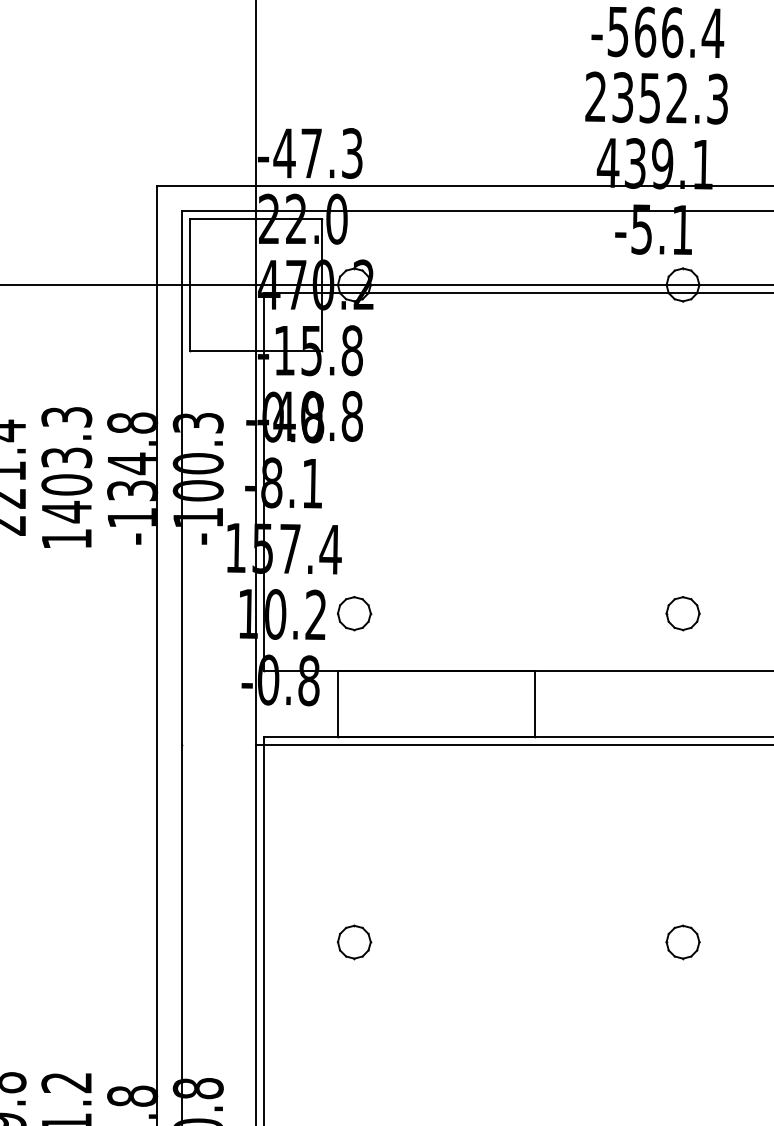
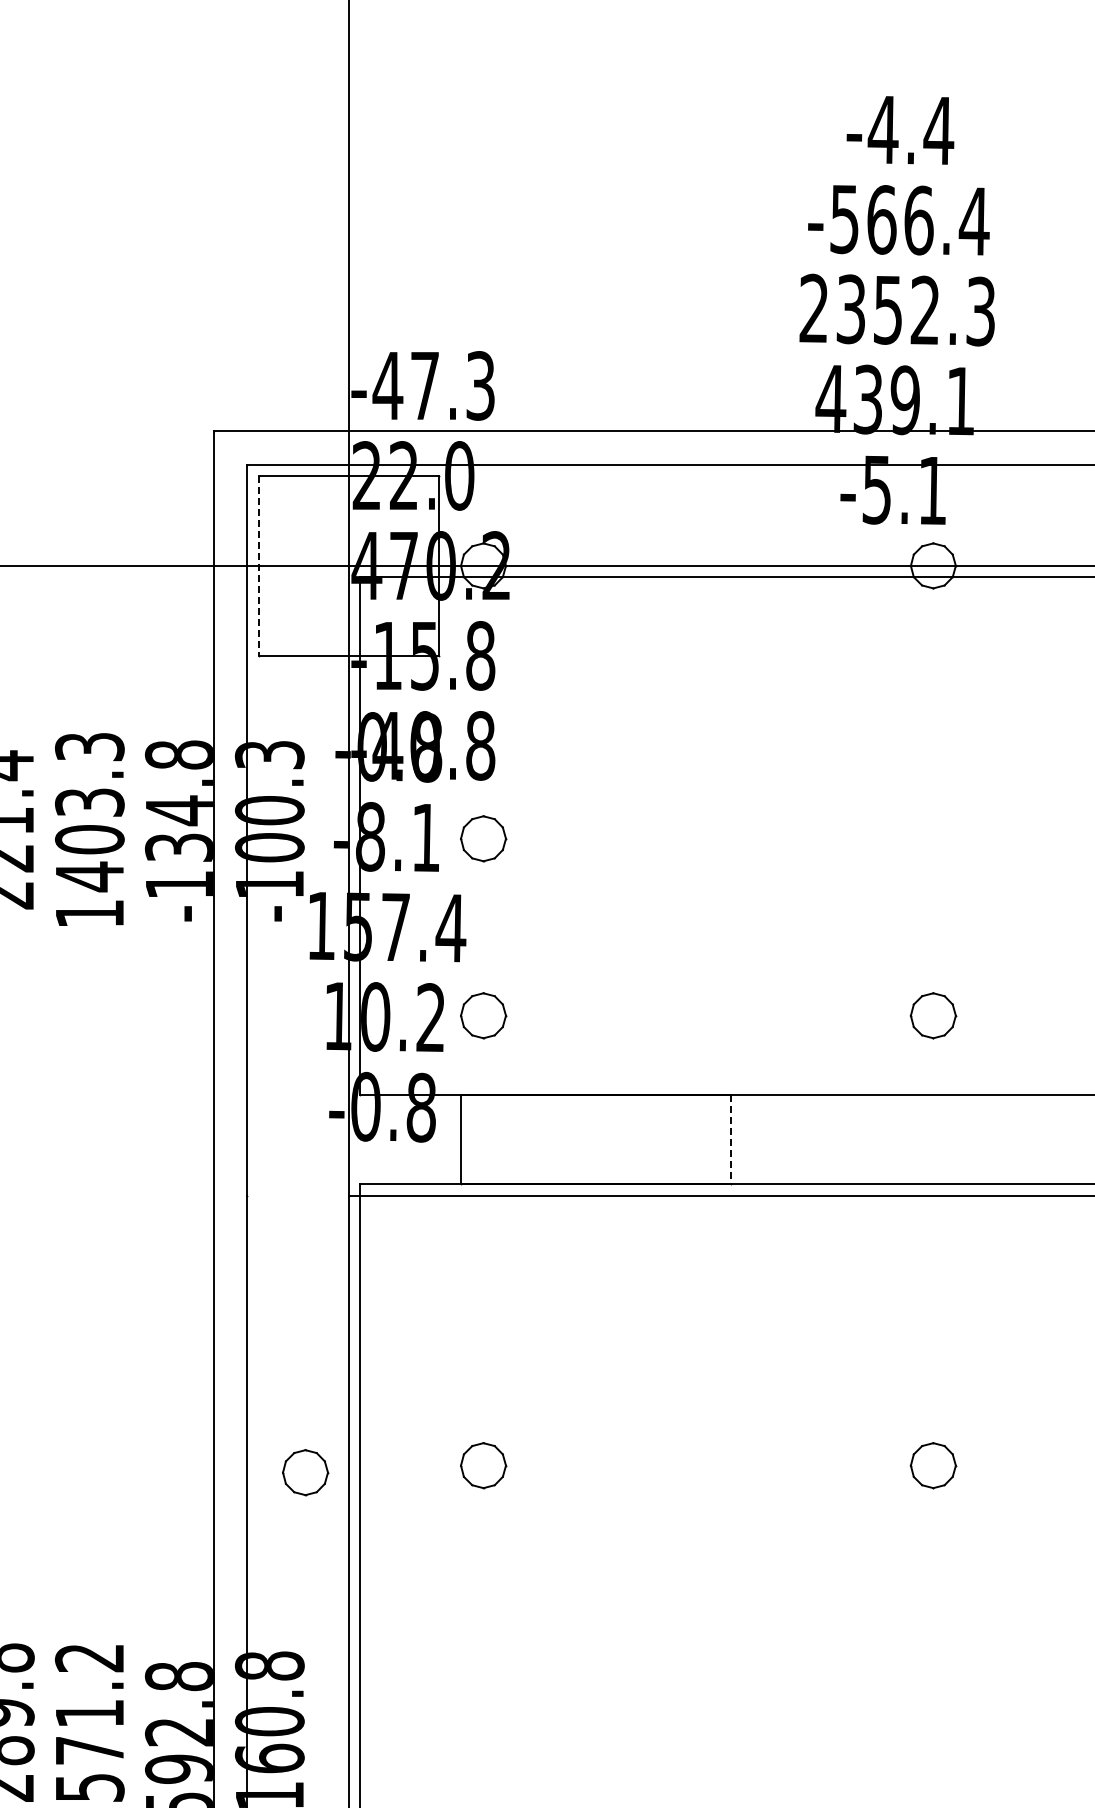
line: (190, 284) -> (258, 565), solid -> dashed
part: (354, 484) -> (483, 838), added
line: (534, 703) -> (730, 1139), solid -> dashed
part: (224, 947) -> (305, 1472), added

